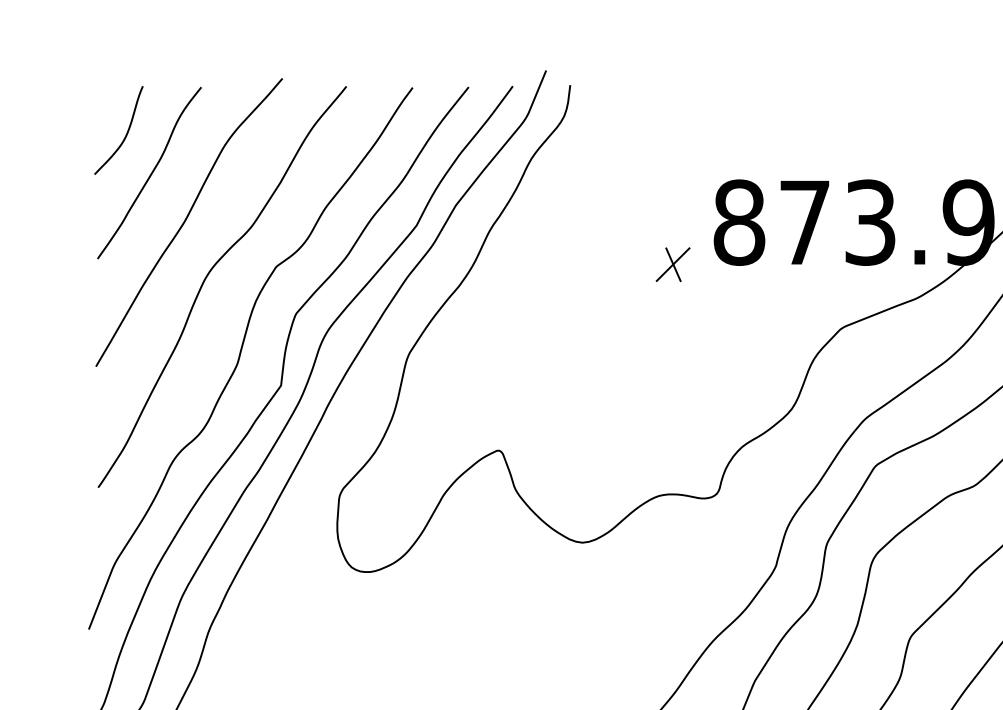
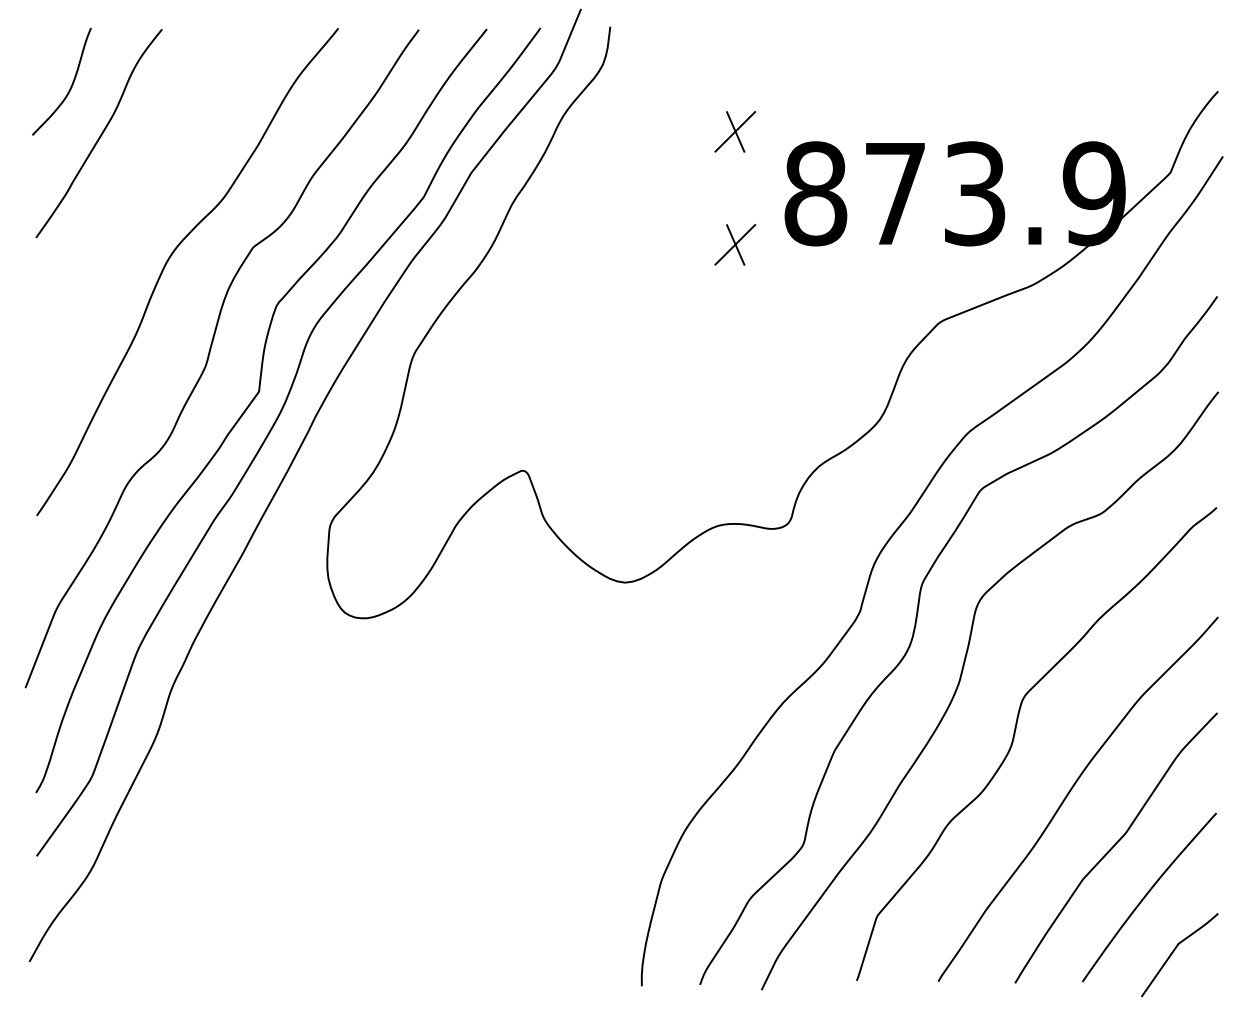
part: (673, 171) -> (735, 131), added
curve: (186, 219) -> (144, 190), removed

